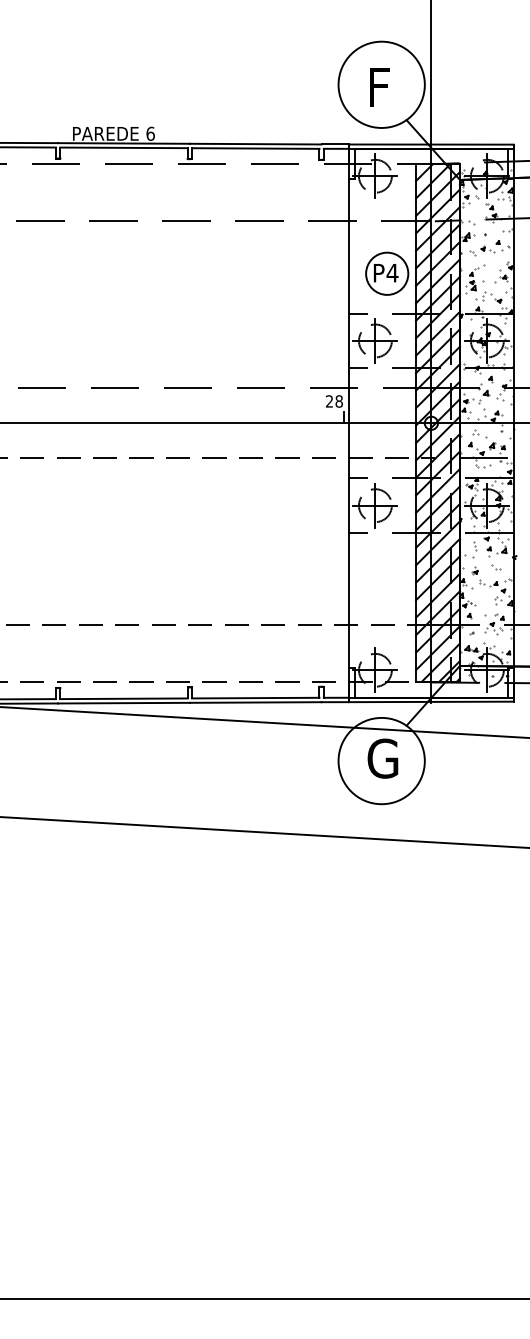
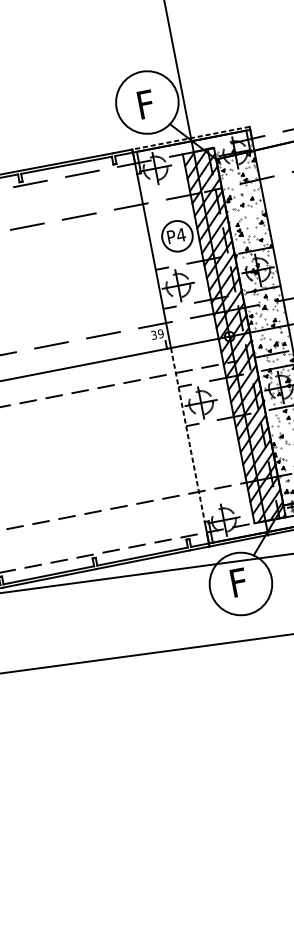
line: (430, 144) -> (190, 138), solid -> dashed
text: (334, 401) -> (157, 334), 28 -> 39
line: (349, 546) -> (188, 435), solid -> dashed
text: (382, 758) -> (241, 582), G -> F

